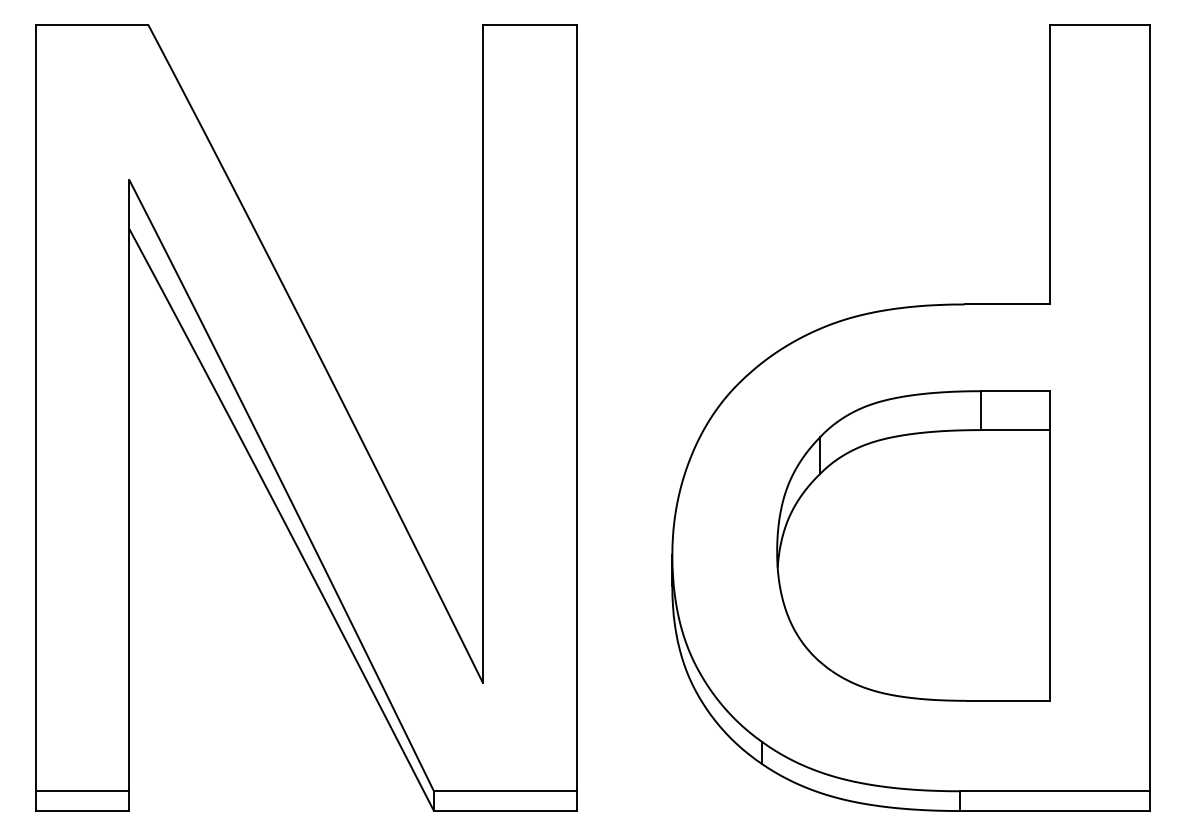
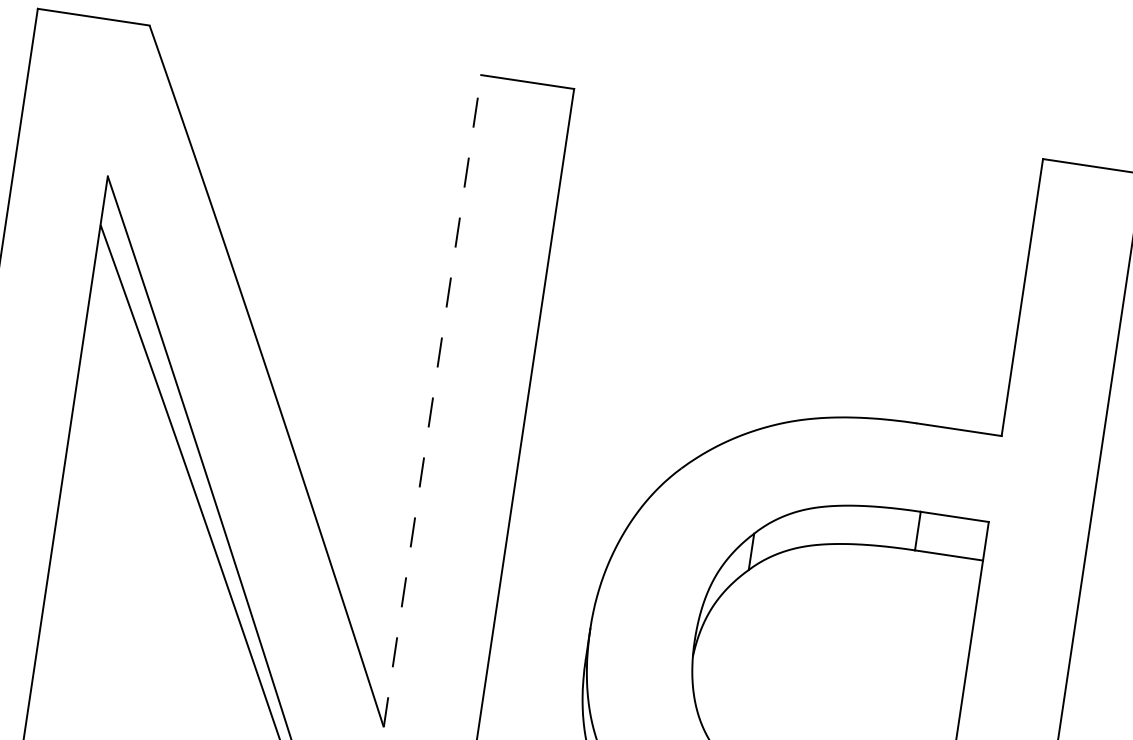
line: (482, 353) -> (432, 400), solid -> dashed

